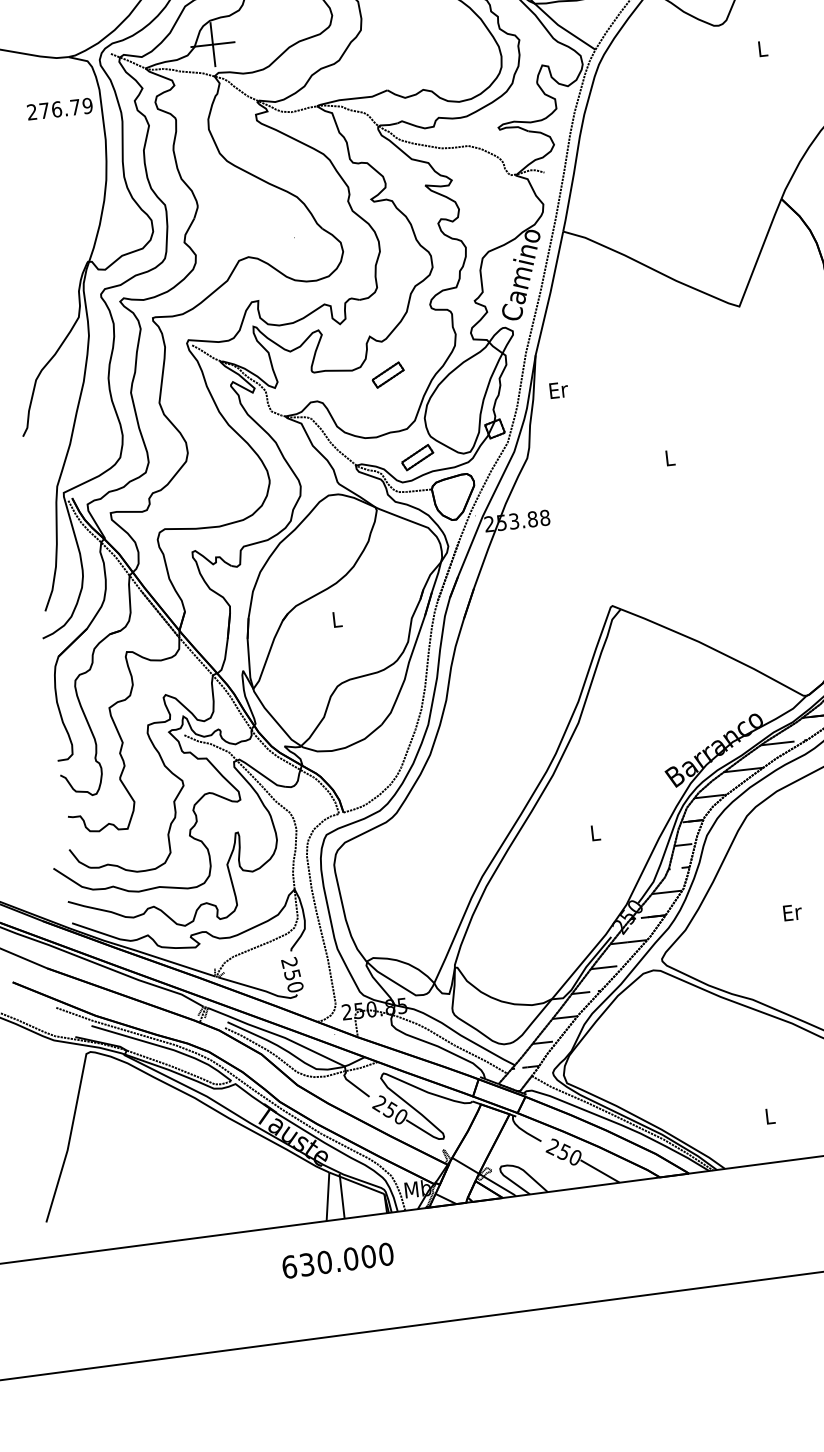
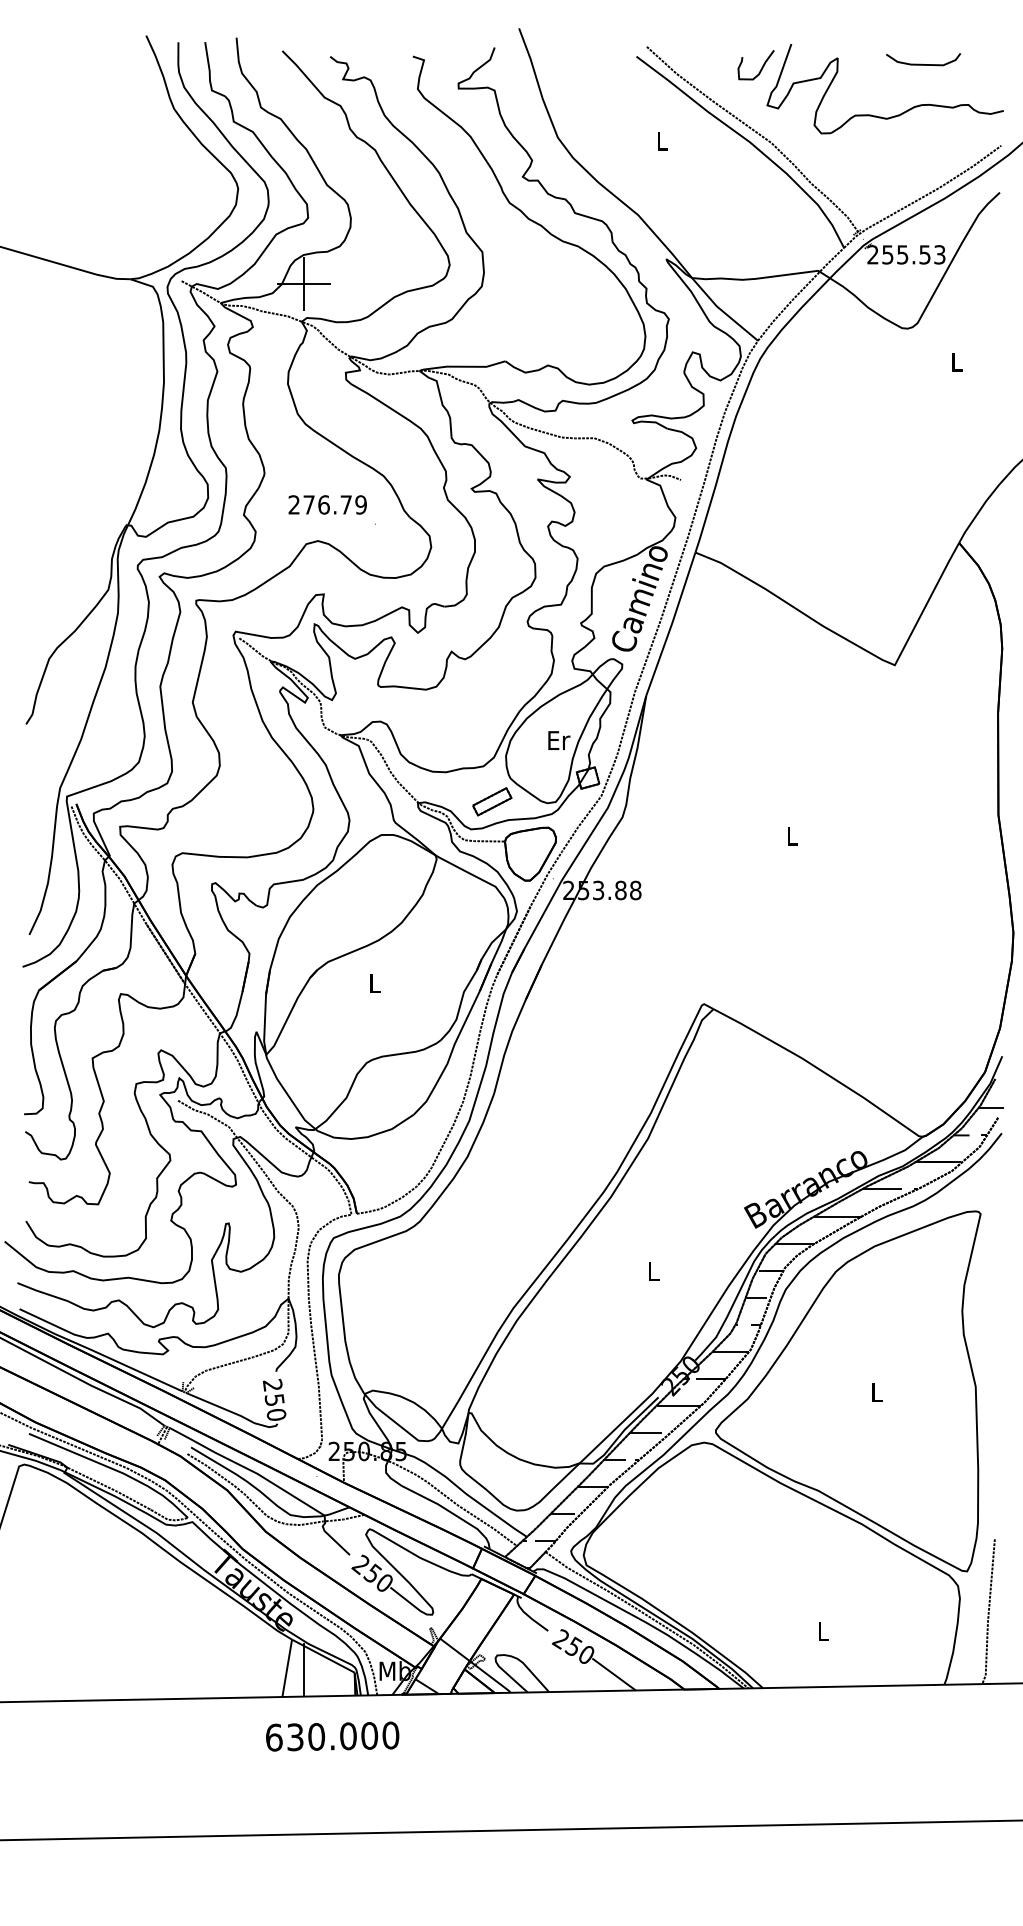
text: (59, 108) -> (327, 504), moved
part: (388, 374) -> (468, 699), removed
text: (559, 390) -> (559, 740), moved
text: (792, 912) -> (877, 1392), Er -> L
text: (337, 1260) -> (332, 1736), moved

